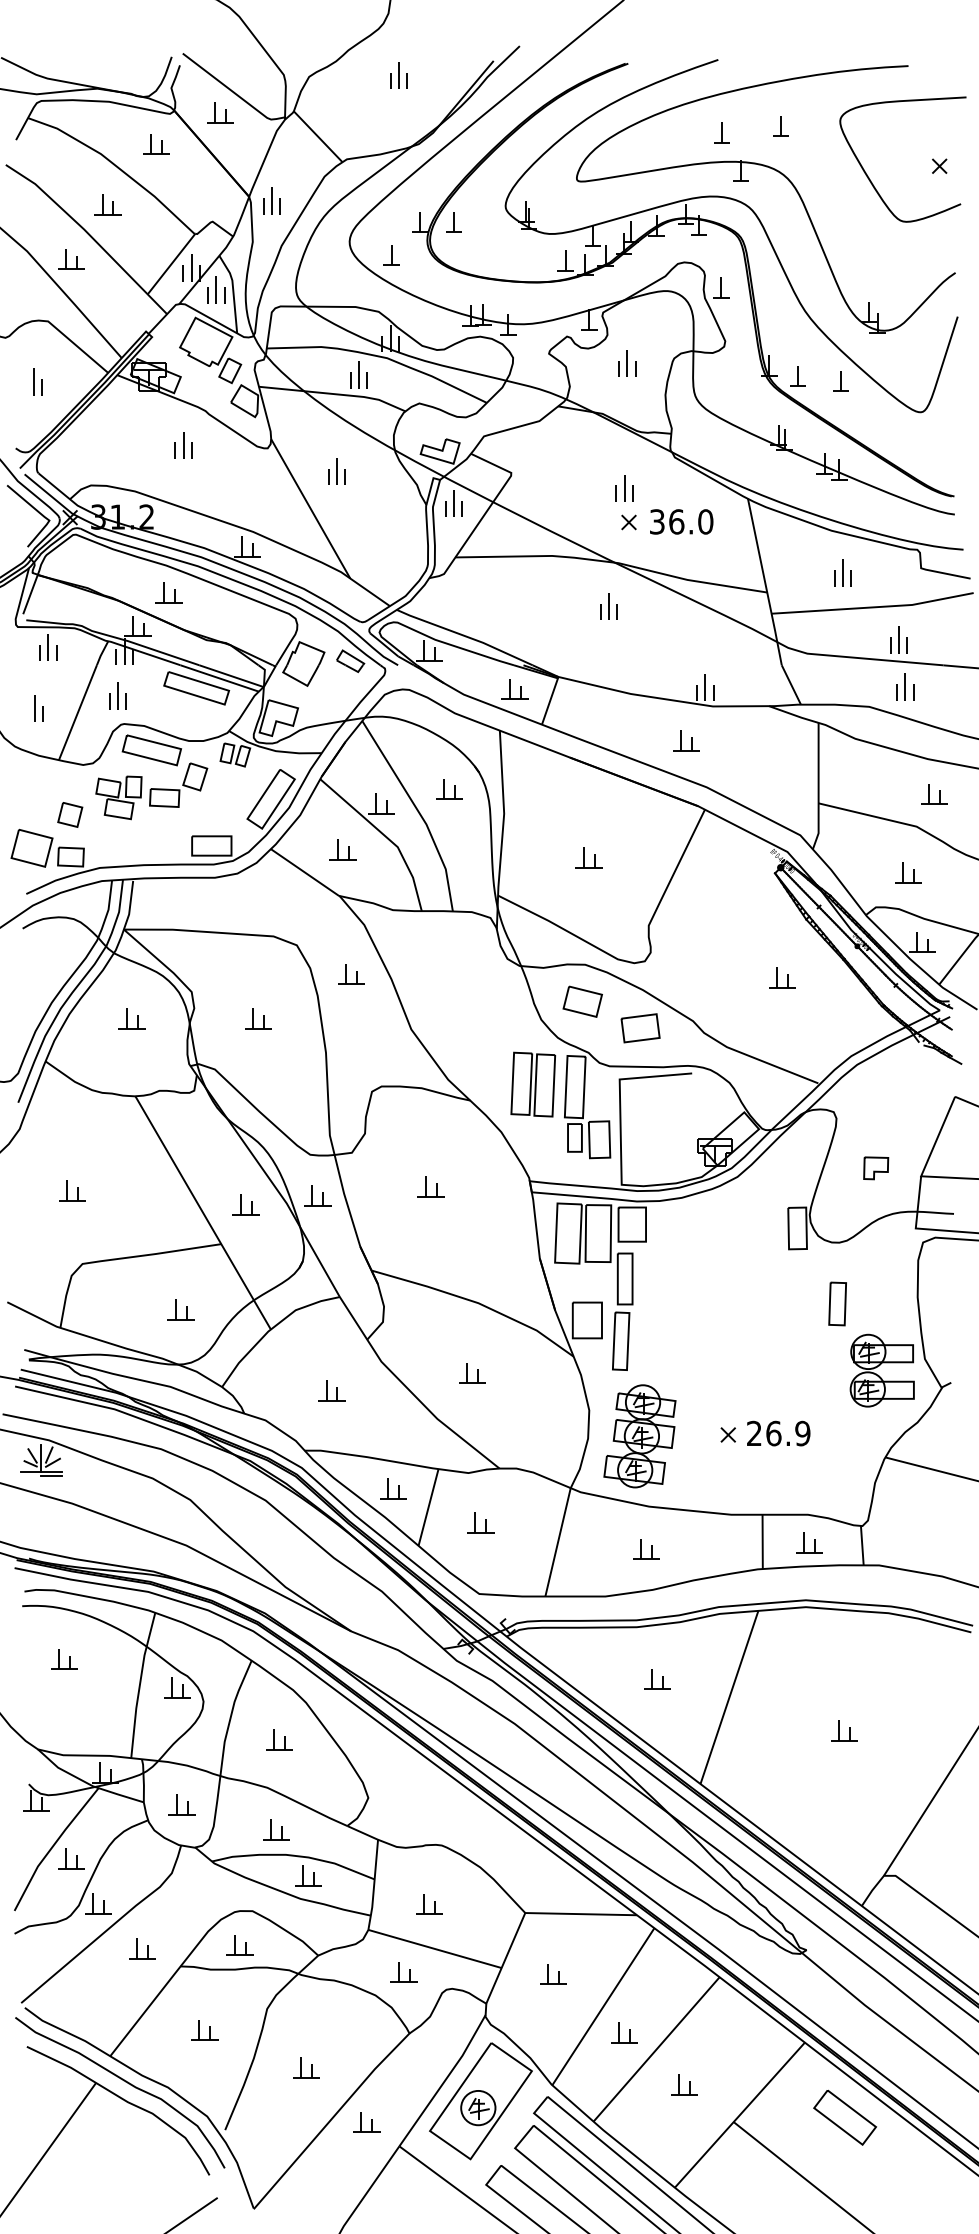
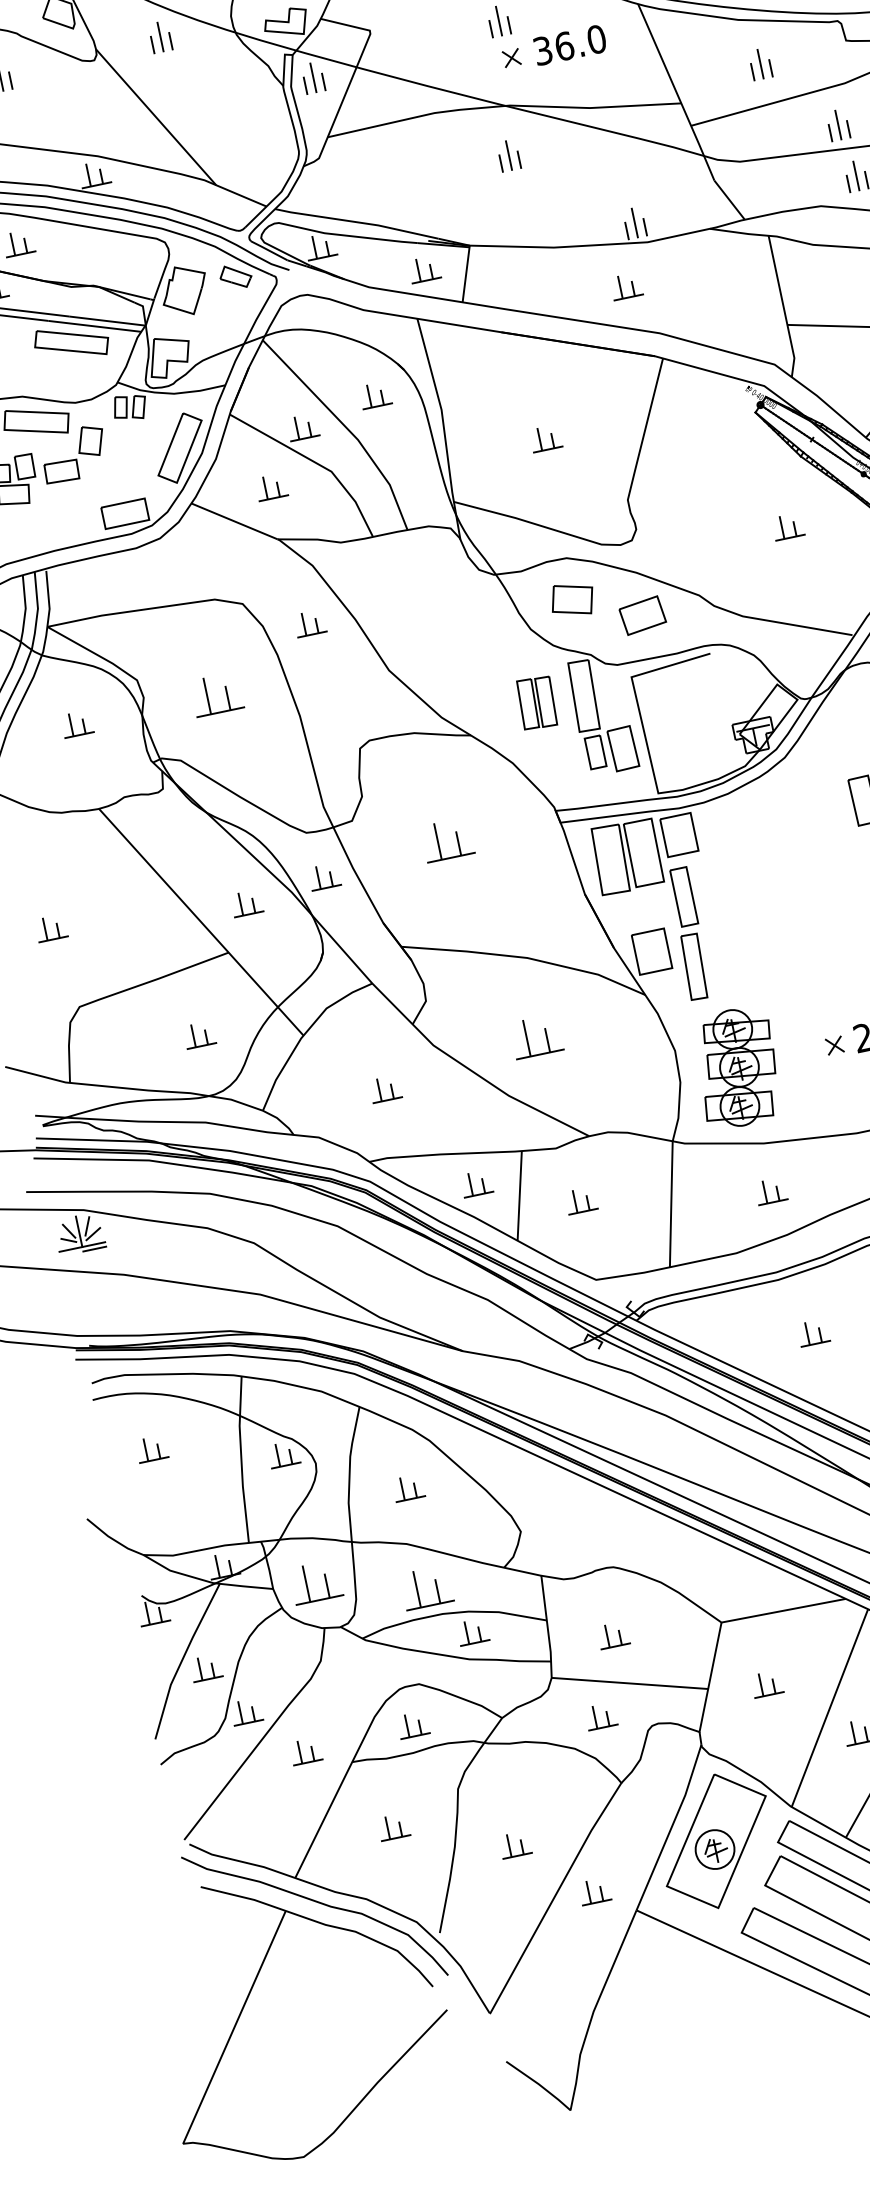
part: (336, 471) -> (159, 37), moved
part: (258, 1018) -> (217, 693), size x1.6
part: (533, 1084) -> (537, 702), size x0.7
part: (430, 1186) -> (446, 839), size x1.6
part: (472, 1373) -> (537, 1037), size x1.6
part: (181, 1804) -> (315, 1582), size x1.6
part: (276, 1829) -> (426, 1588), size x1.6

